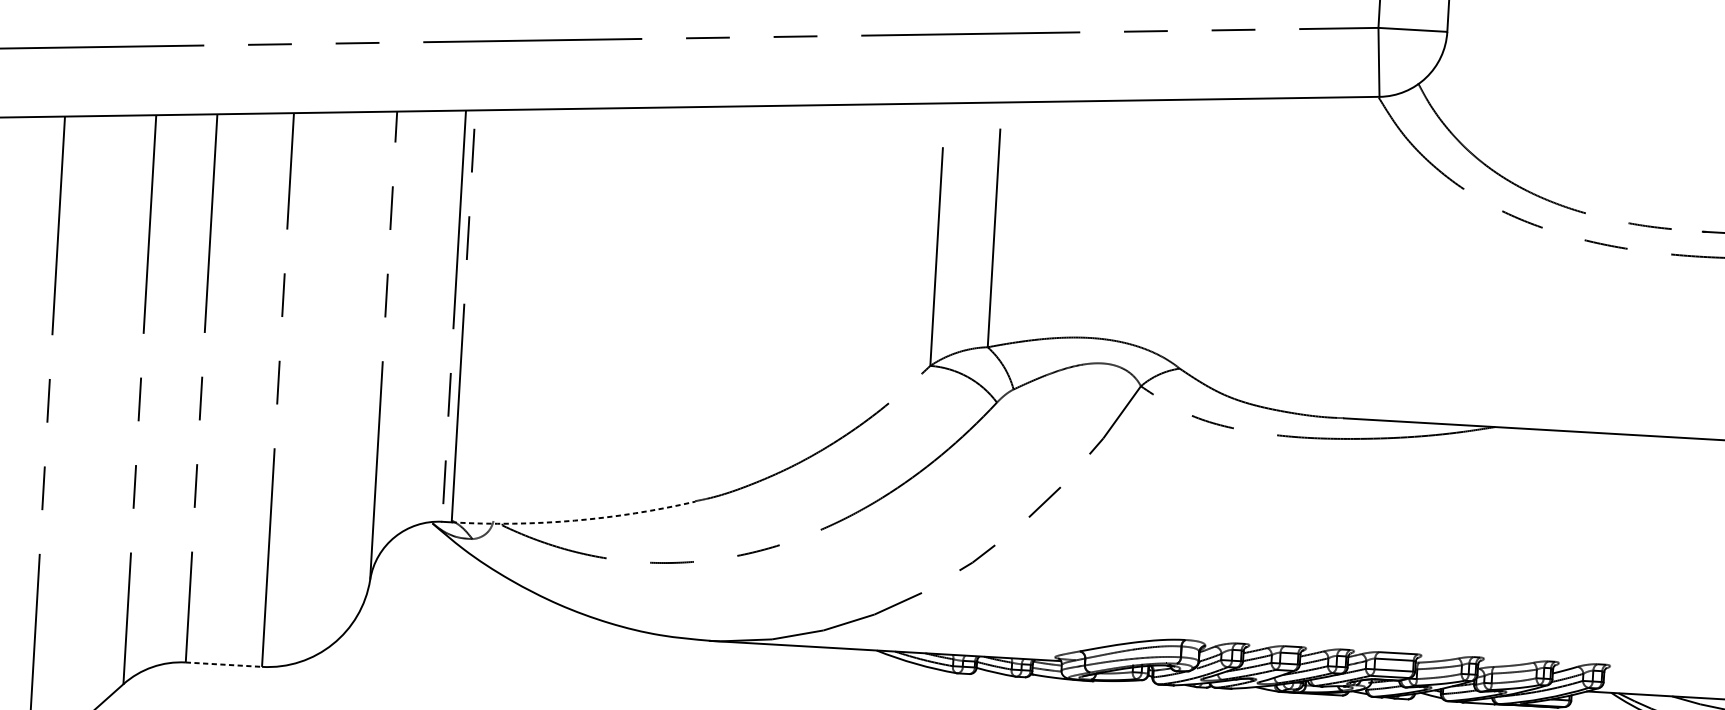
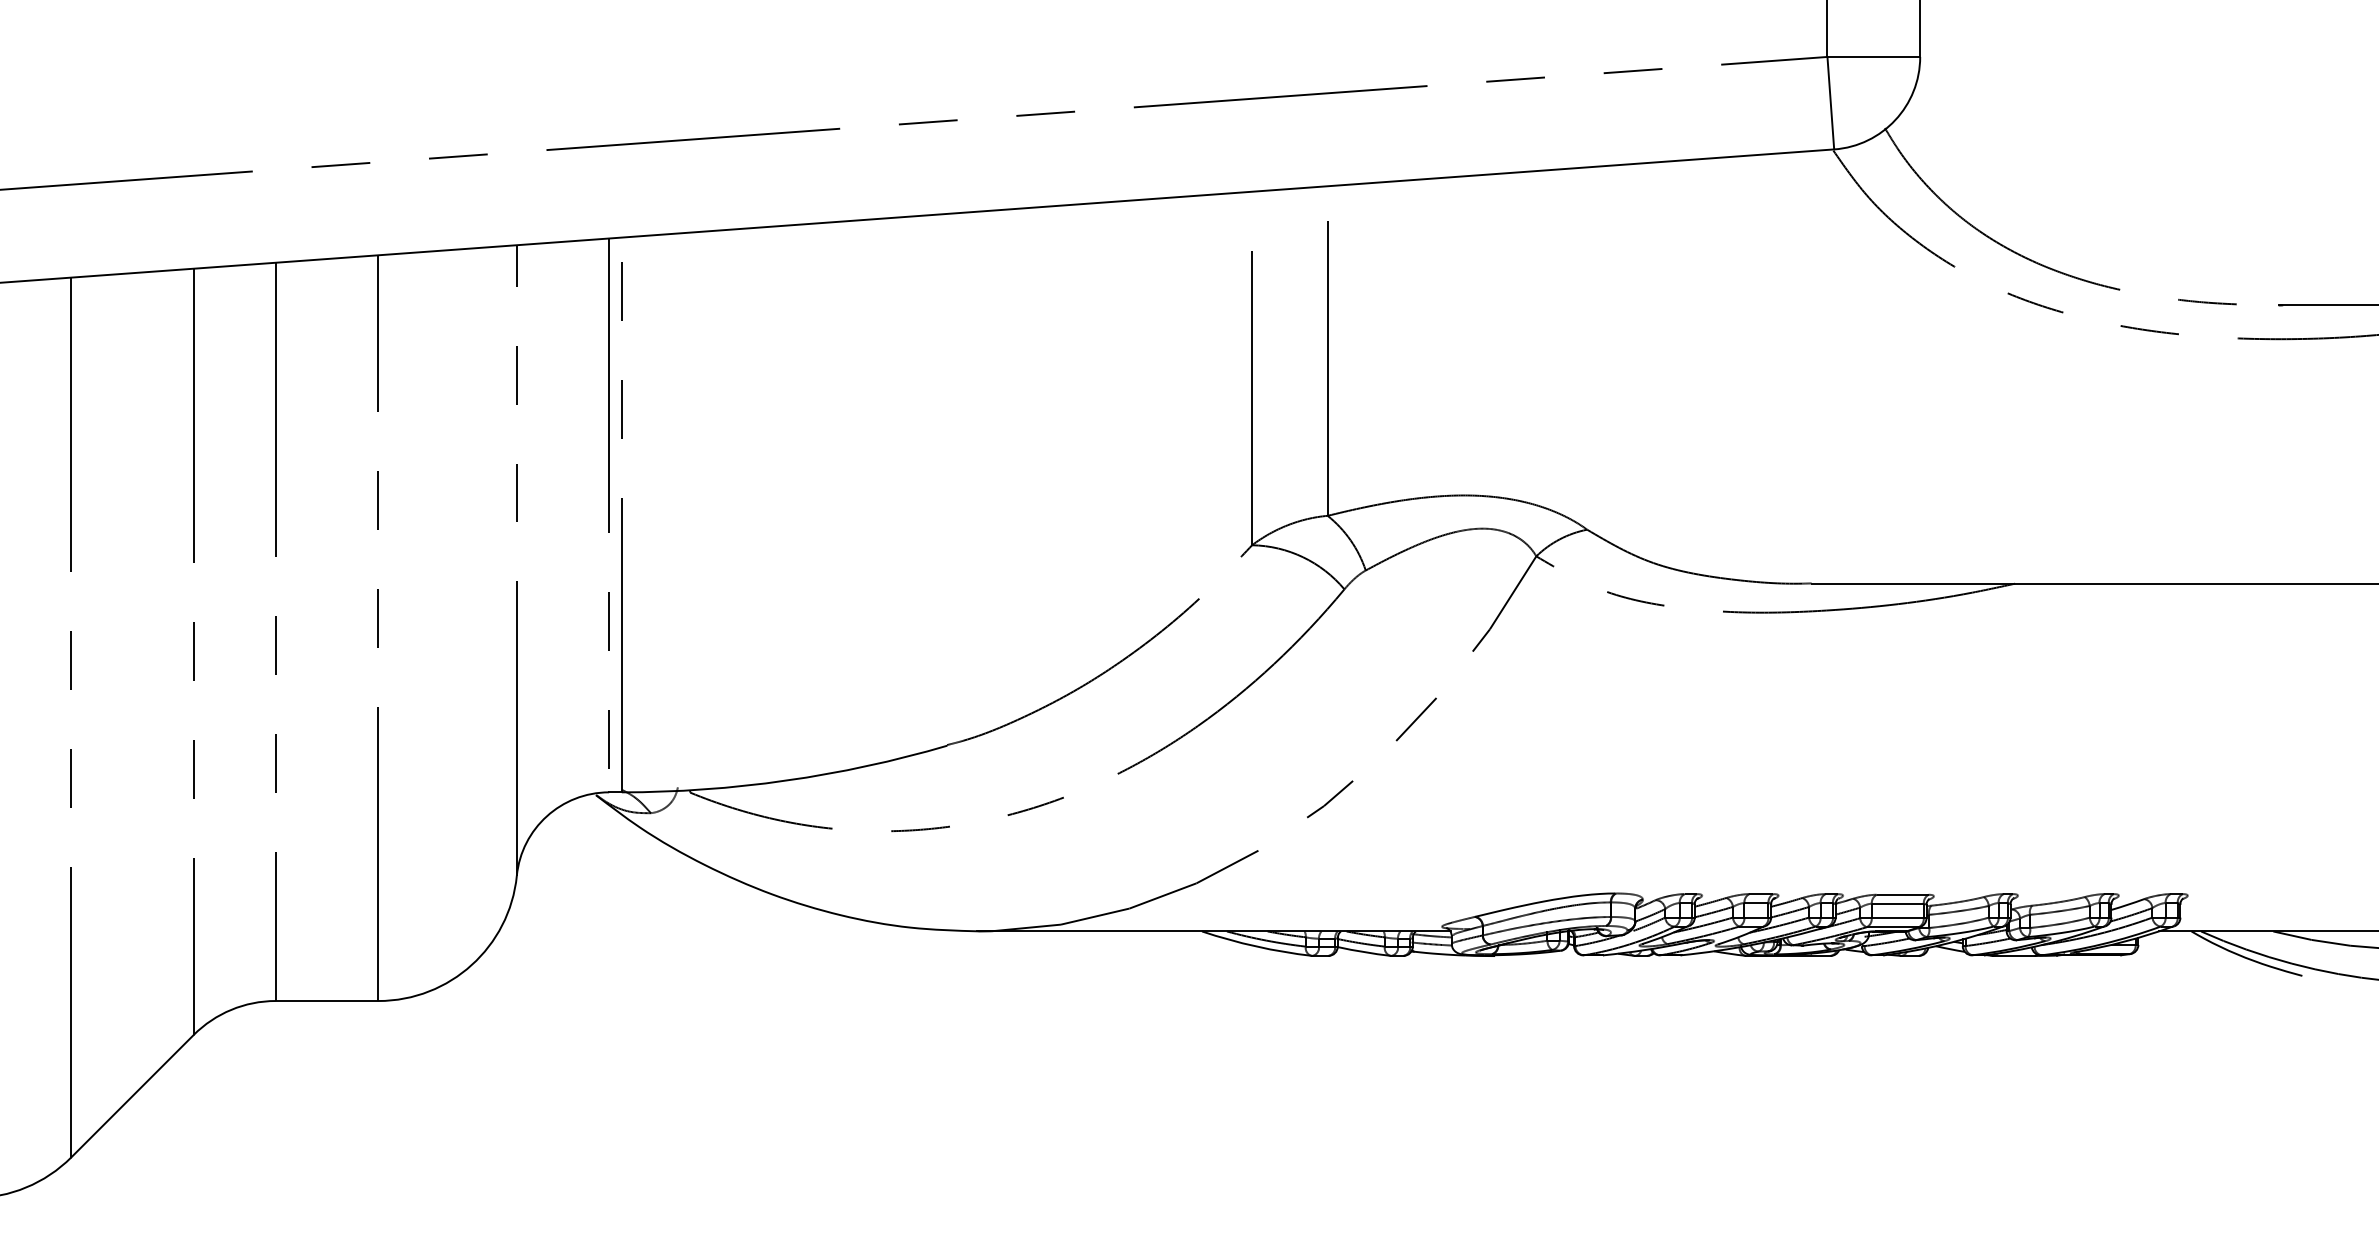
arc: (574, 520) -> (786, 780), dashed -> solid
line: (224, 665) -> (327, 1001), dashed -> solid

